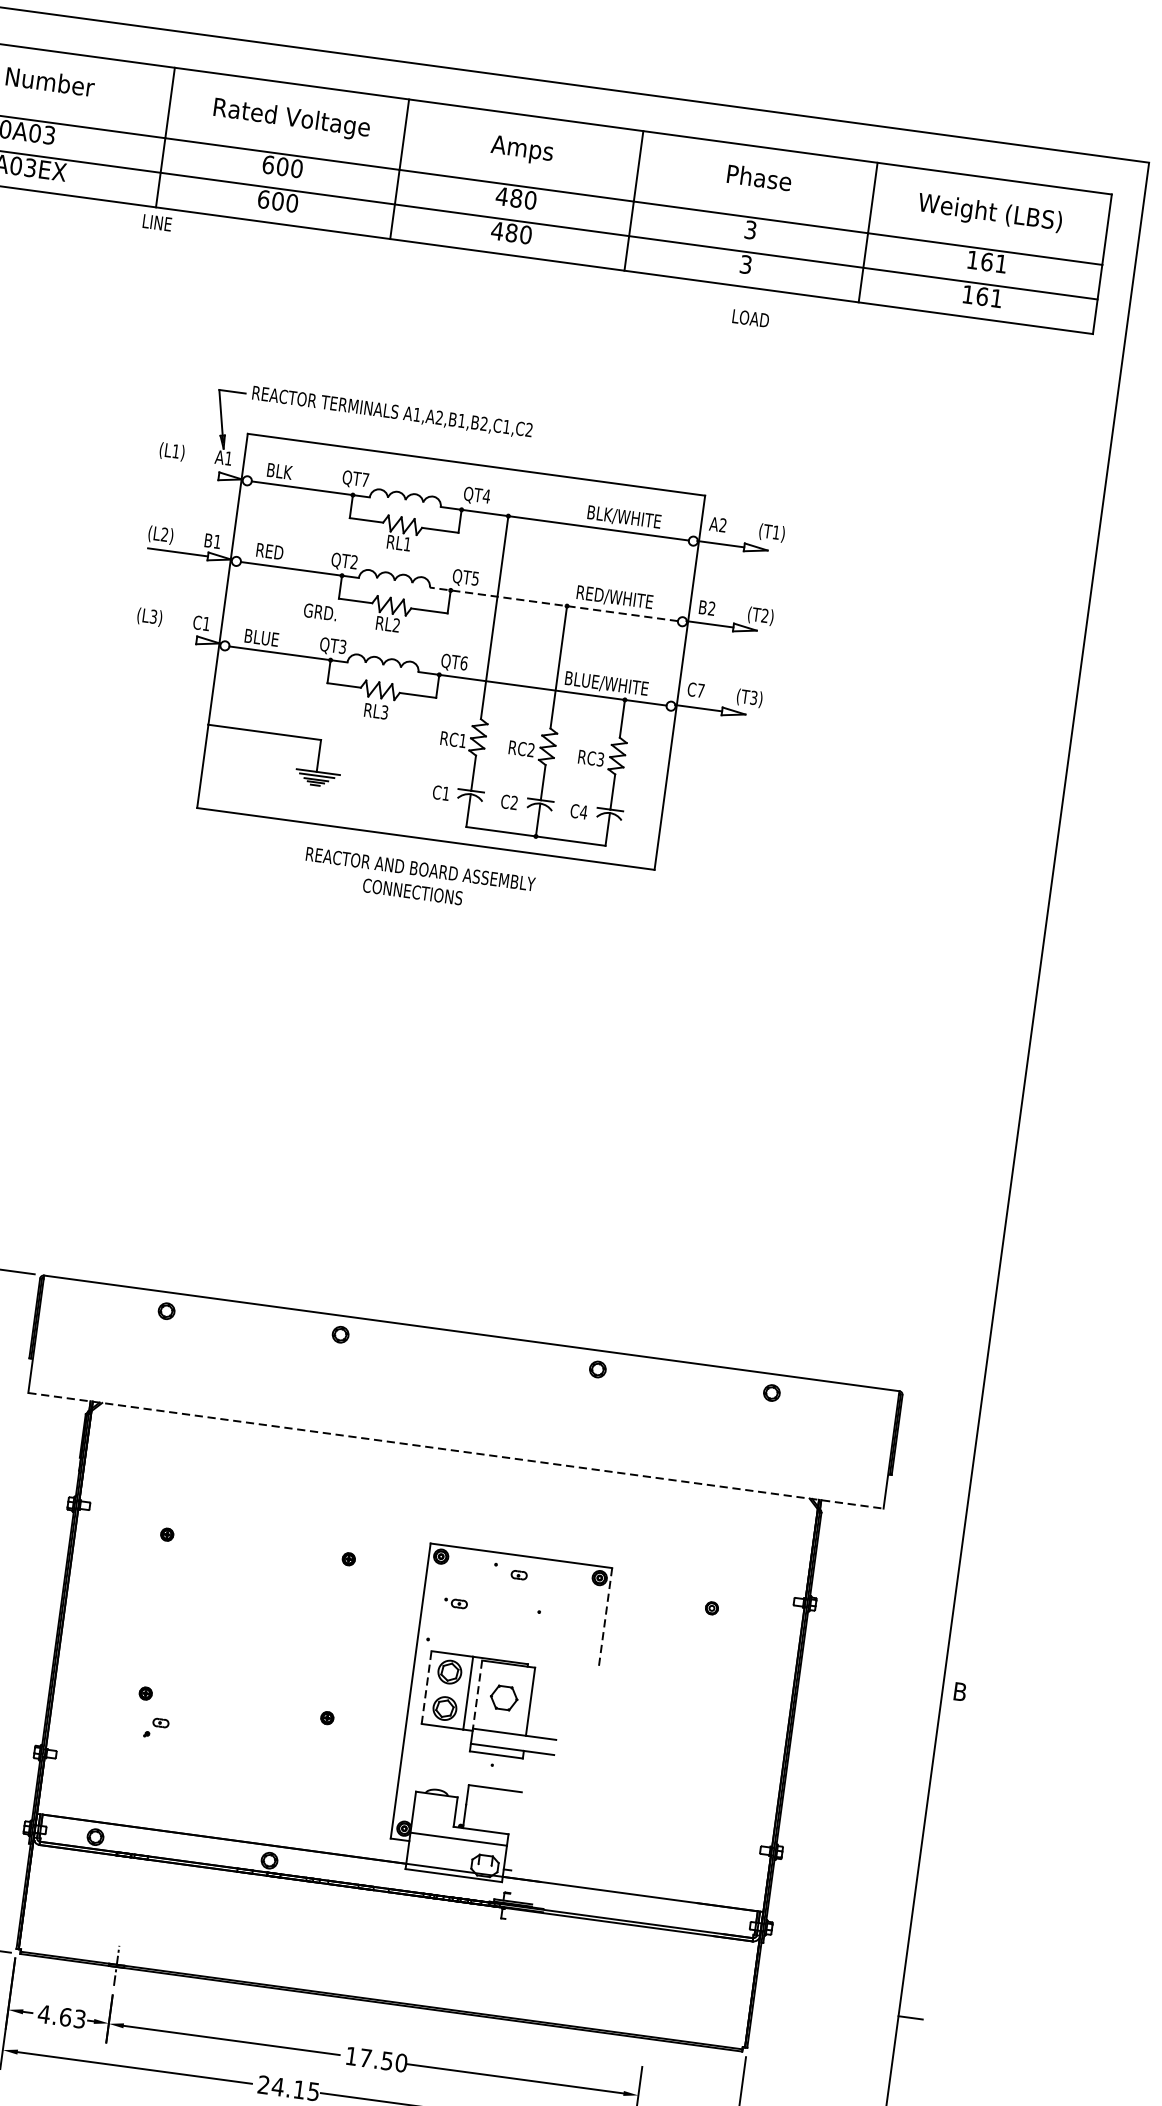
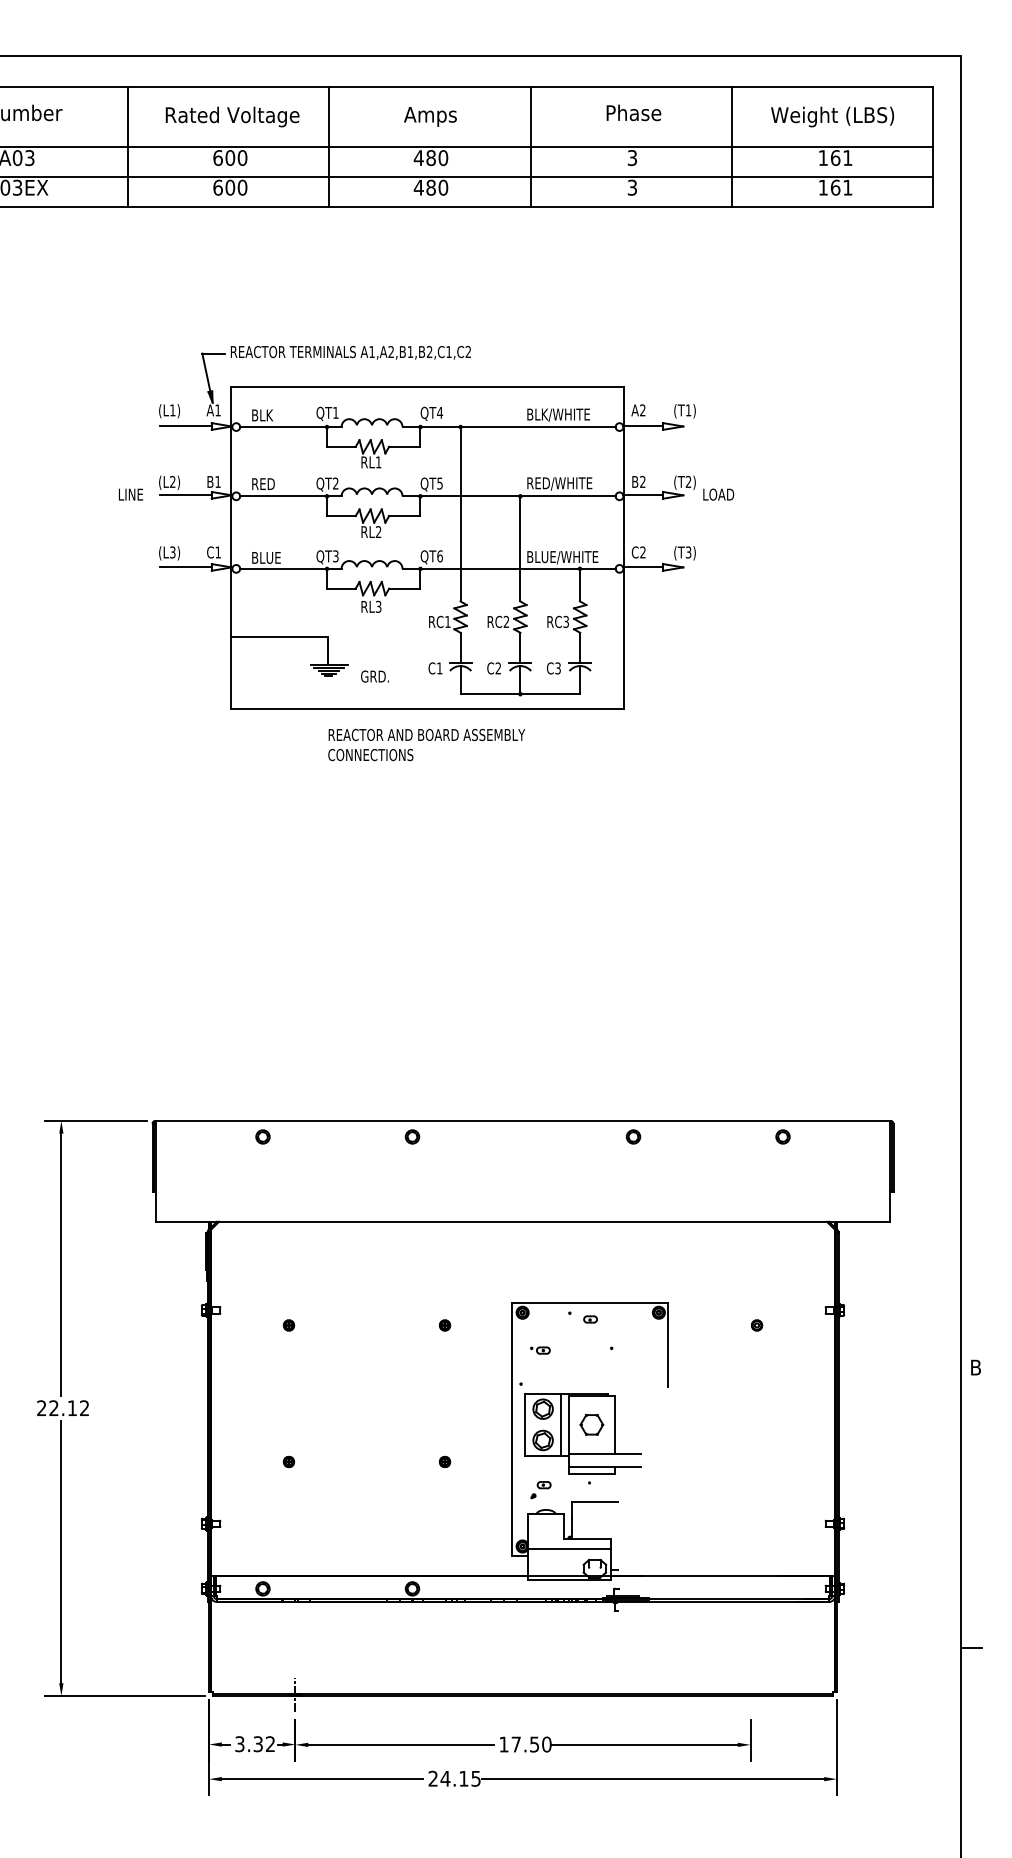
text: (156, 222) -> (130, 494), moved
text: (750, 318) -> (718, 494), moved
line: (188, 472) -> (185, 426), added
text: (365, 479) -> (335, 412), QT7 -> QT1
line: (554, 604) -> (509, 496), dashed -> solid
text: (319, 612) -> (374, 676), moved
line: (166, 636) -> (185, 567), added
text: (700, 690) -> (642, 552), C7 -> C2
text: (584, 812) -> (558, 668), C4 -> C3
text: (412, 892) -> (370, 755), moved
line: (456, 1450) -> (523, 1221), dashed -> solid
line: (605, 1617) -> (668, 1345), dashed -> solid
line: (426, 1687) -> (525, 1424), dashed -> solid
line: (477, 1695) -> (569, 1425), dashed -> solid
part: (155, 1728) -> (540, 1490), moved
text: (61, 2016) -> (254, 1744), 4.63 -> 3.32

